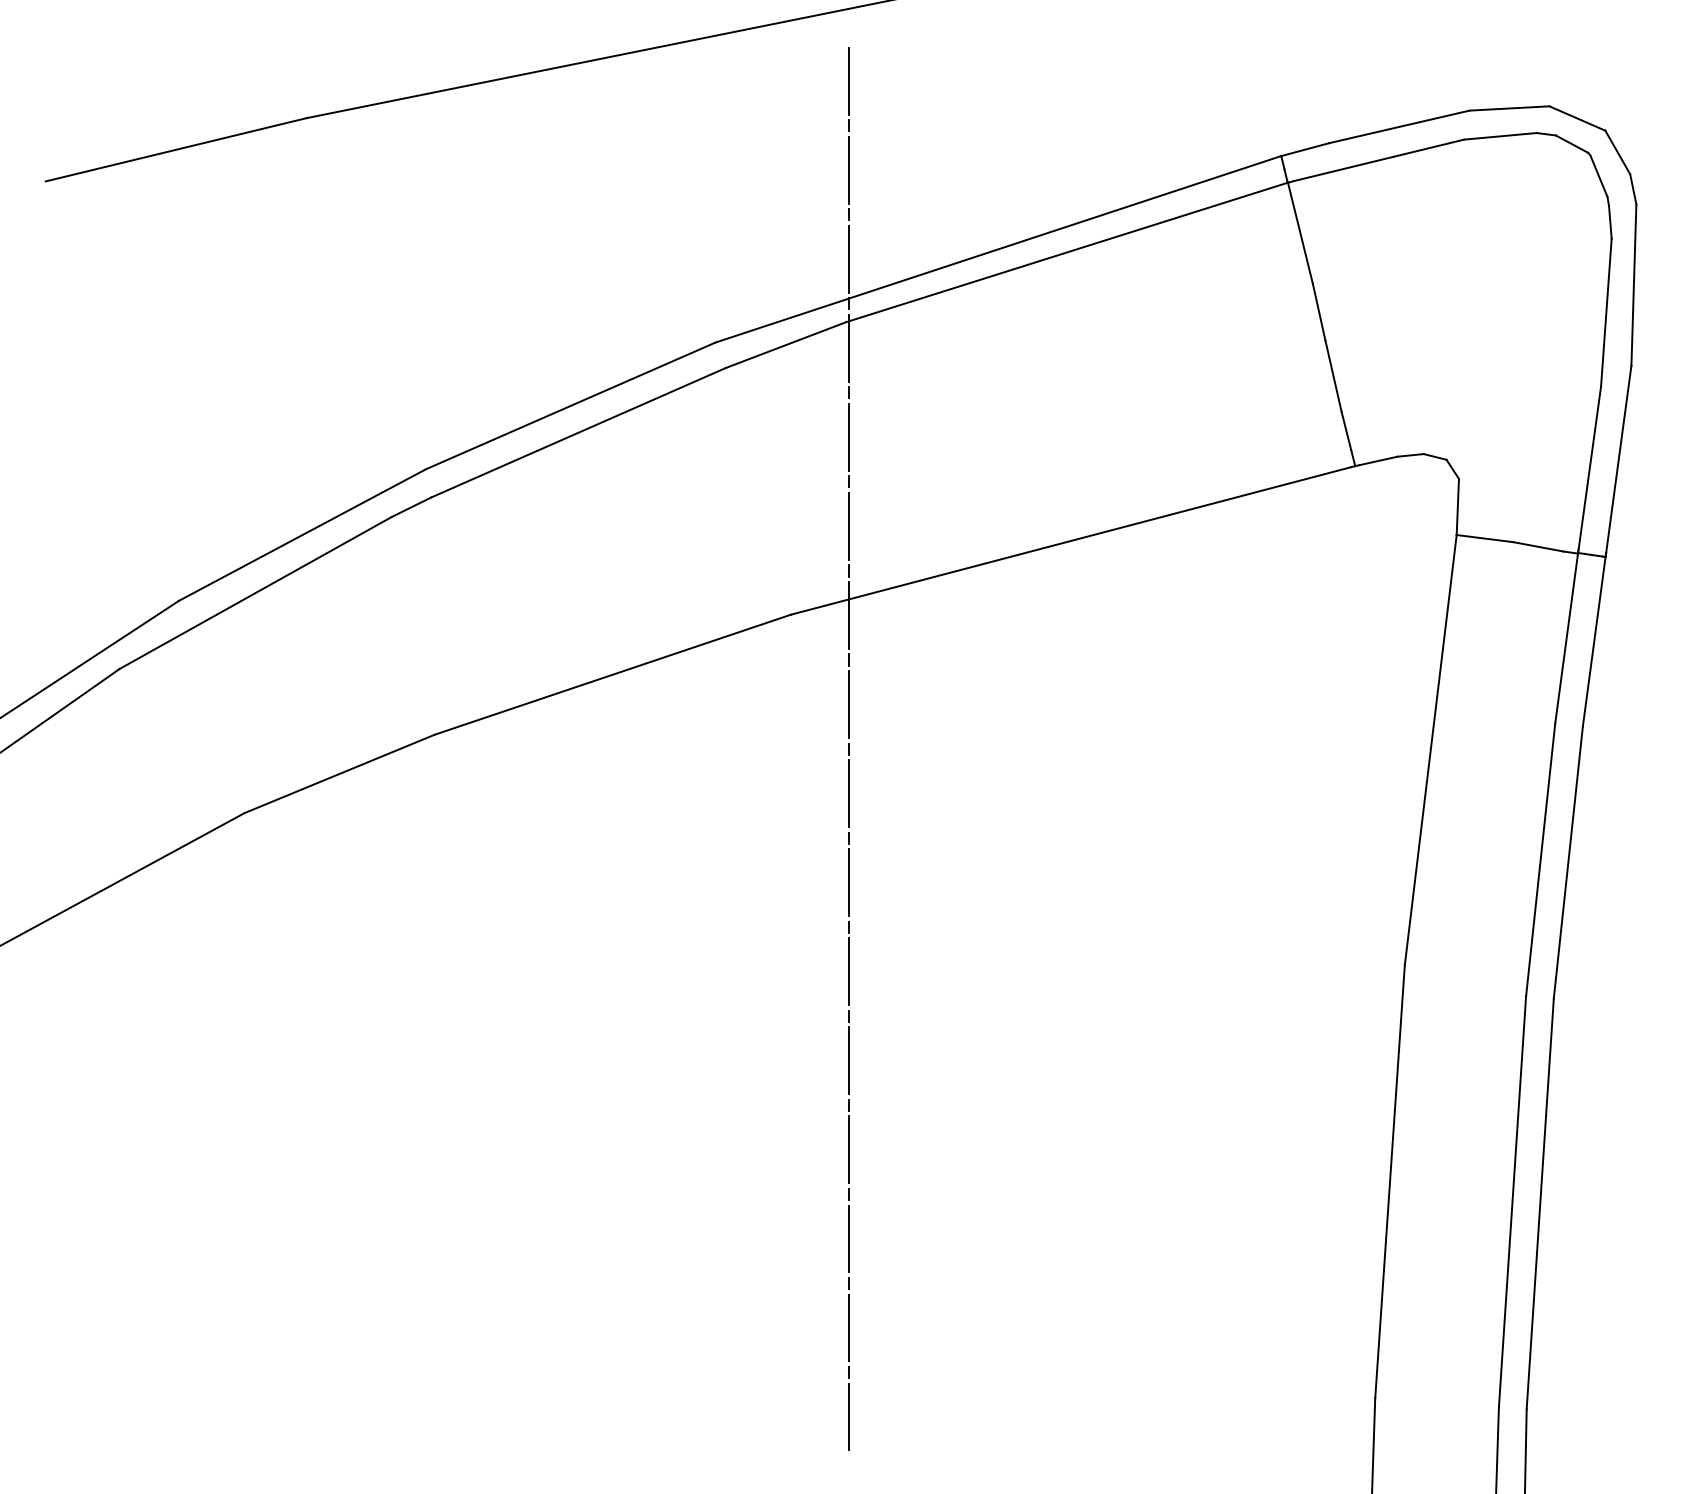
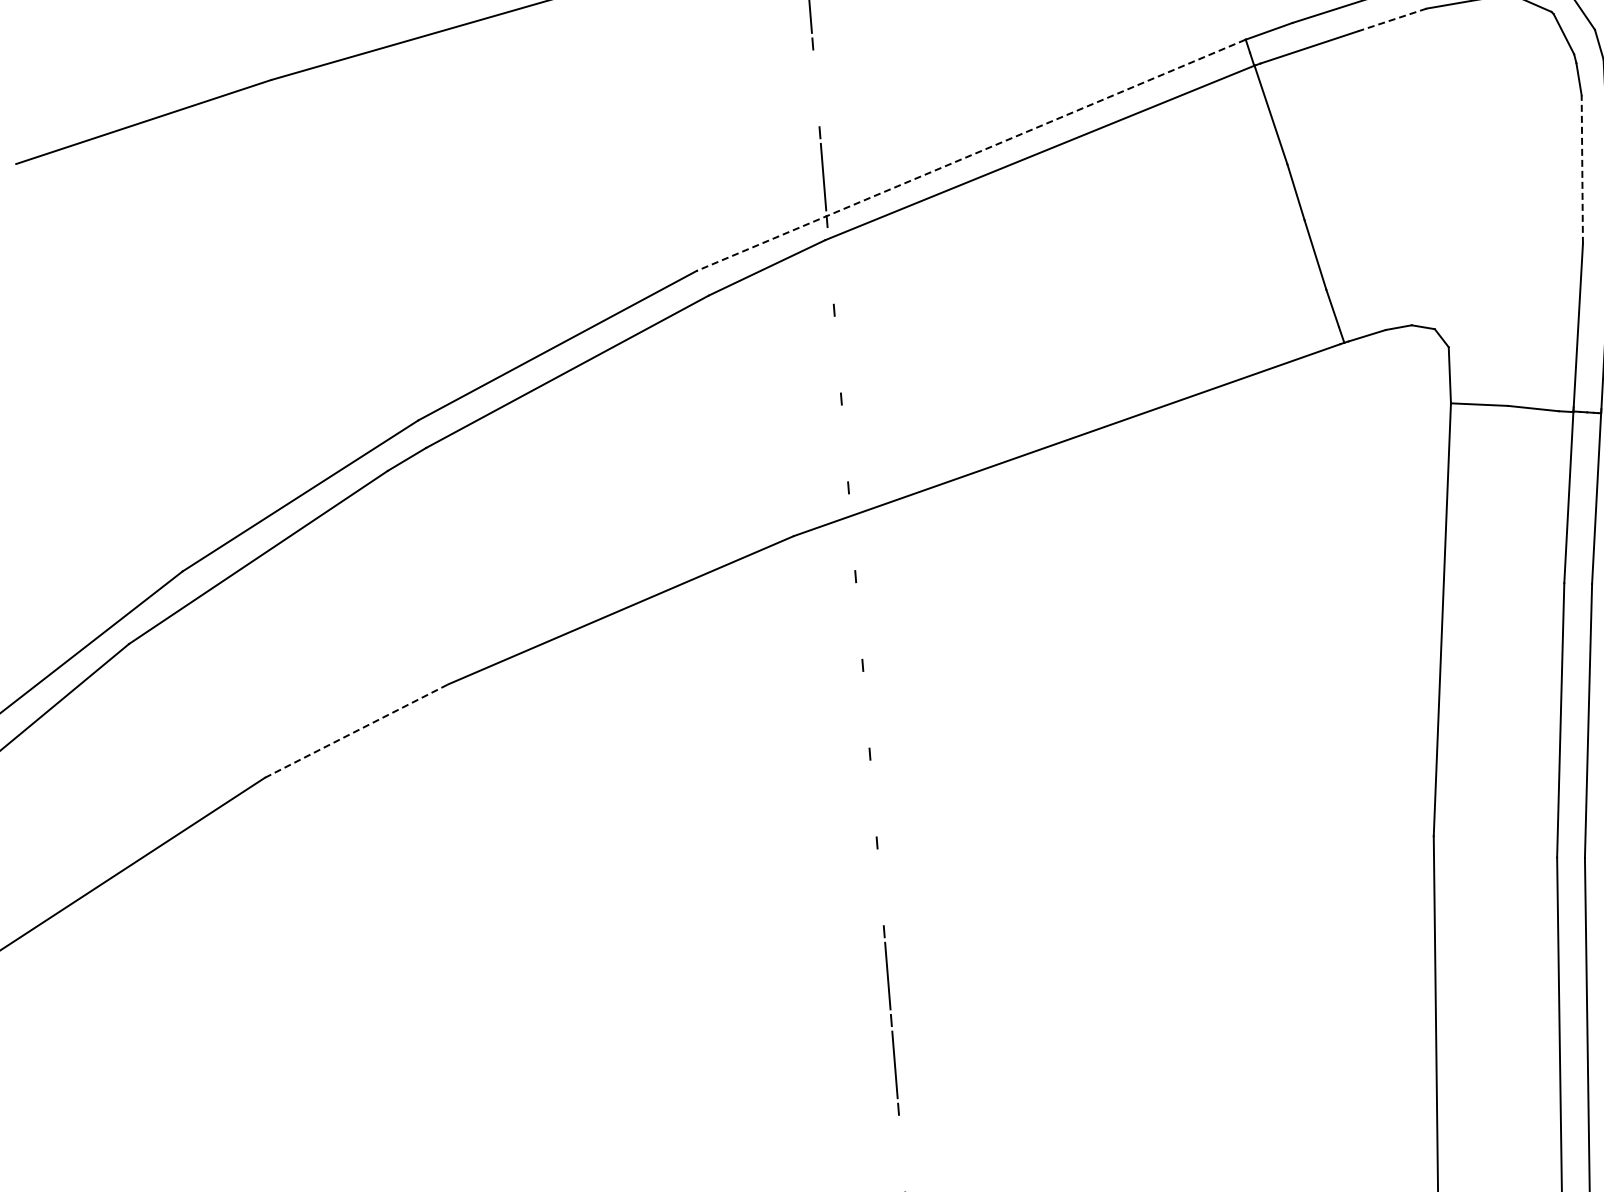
line: (1428, 148) -> (1391, 20), solid -> dashed
line: (849, 169) -> (816, 87), removed
line: (998, 249) -> (971, 155), solid -> dashed
line: (1606, 312) -> (1582, 169), solid -> dashed
line: (849, 347) -> (830, 265), removed
line: (849, 436) -> (837, 353), removed
line: (849, 526) -> (845, 443), removed
line: (849, 615) -> (852, 532), removed
line: (849, 704) -> (859, 620), removed
line: (339, 773) -> (356, 730), solid -> dashed
line: (849, 793) -> (866, 709), removed
line: (849, 882) -> (873, 798), removed
line: (849, 971) -> (880, 887), removed
line: (849, 1238) -> (902, 1153), removed

